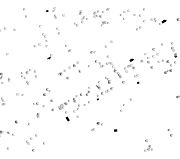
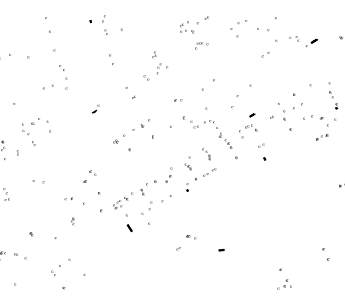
part: (80, 18) -> (154, 66), moved
part: (40, 35) -> (54, 68), moved
part: (28, 76) -> (35, 131), moved
part: (125, 104) -> (240, 95), moved

